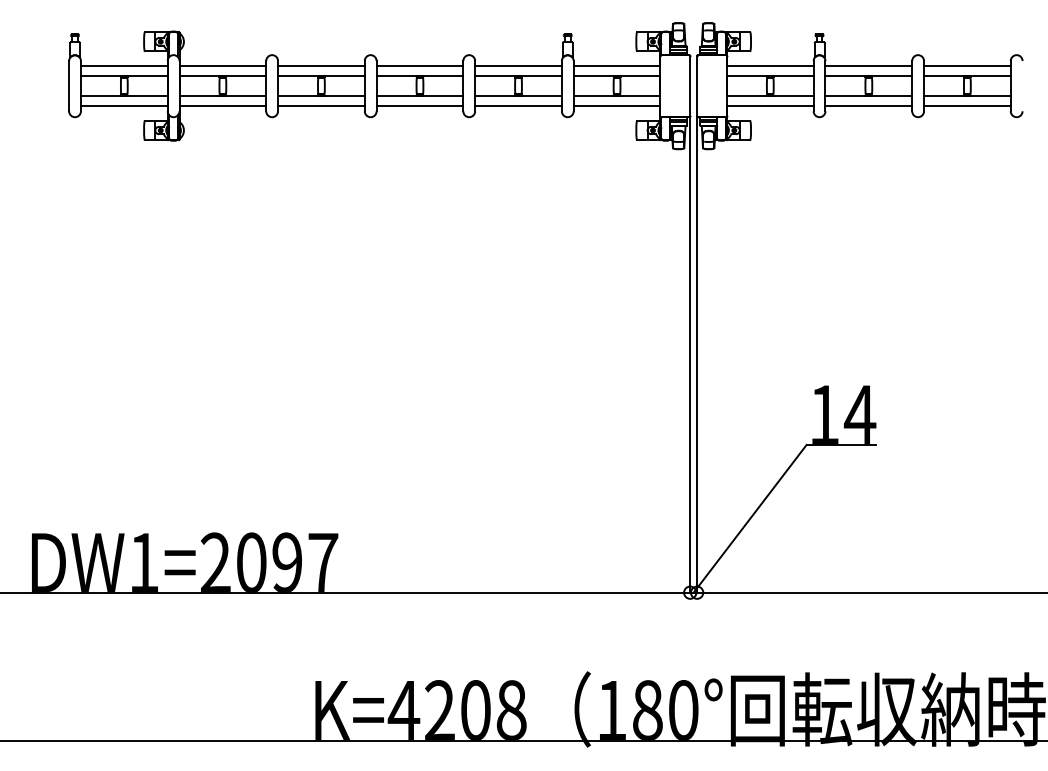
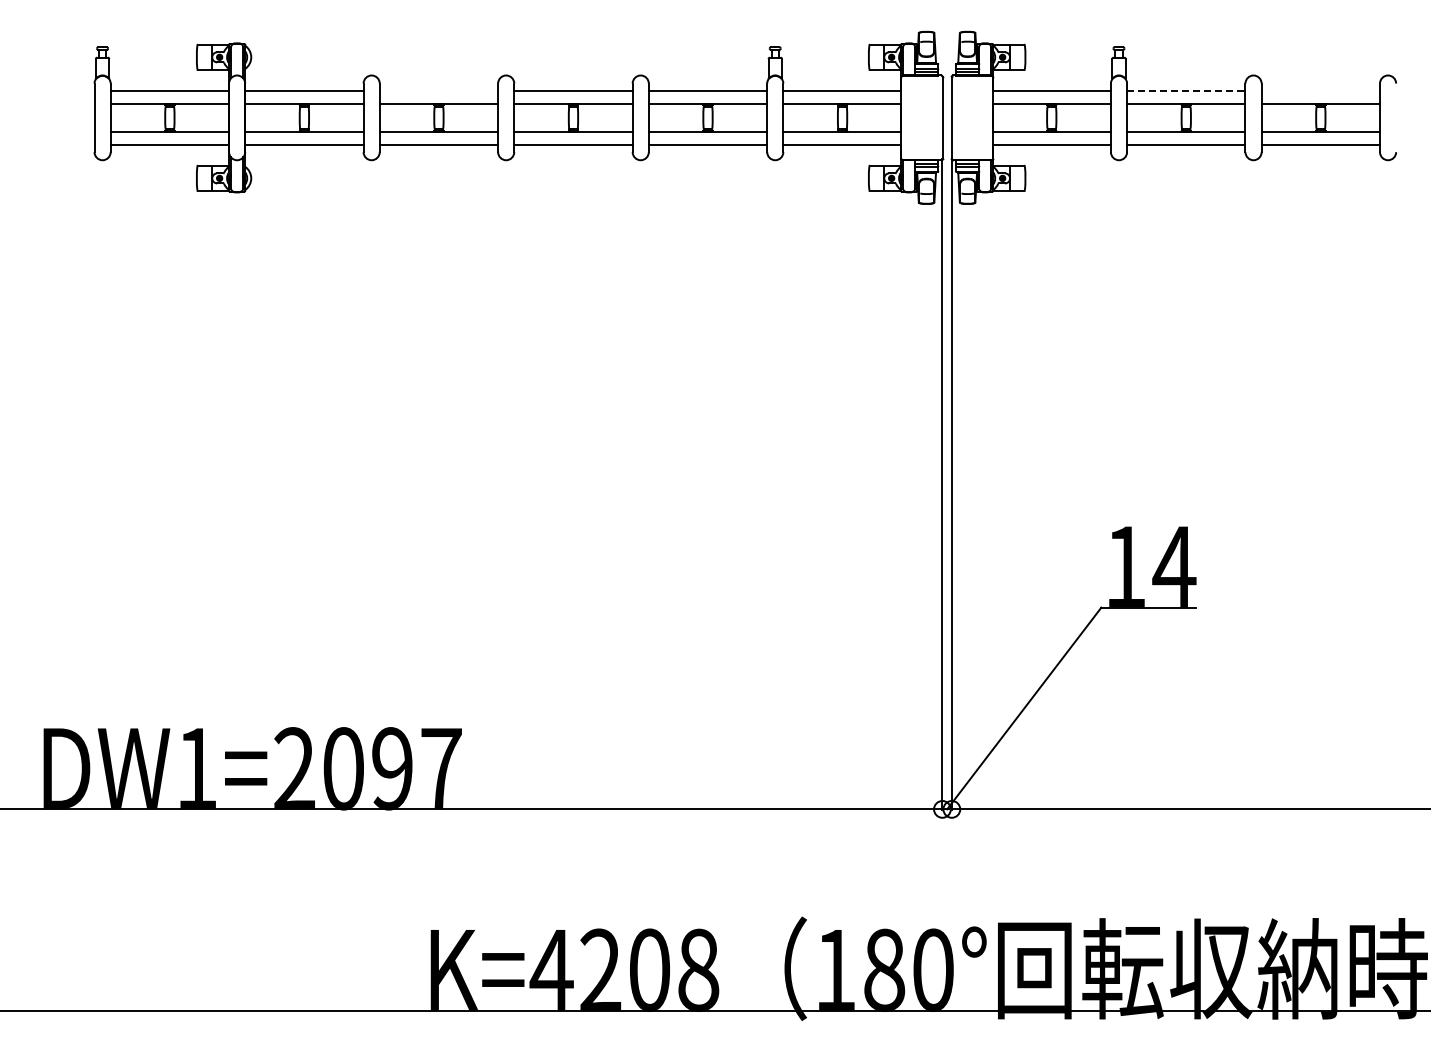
line: (321, 66) -> (438, 90), removed
line: (869, 66) -> (1186, 90), solid -> dashed
line: (967, 66) -> (1320, 90), removed

